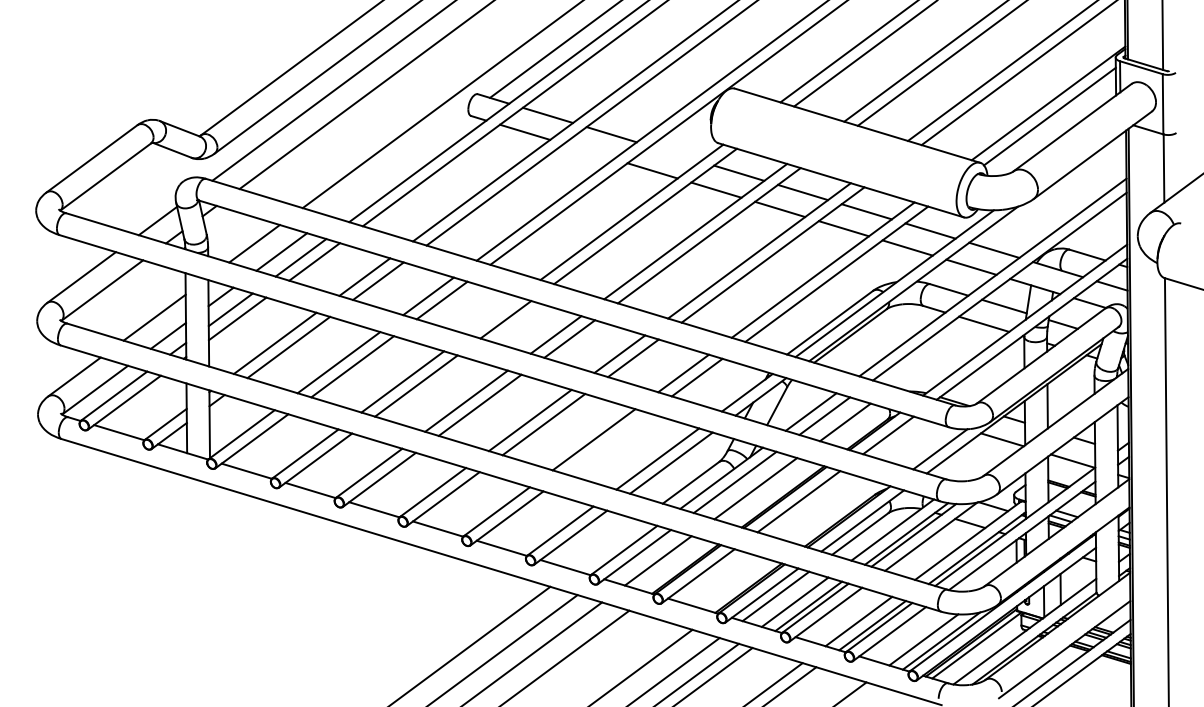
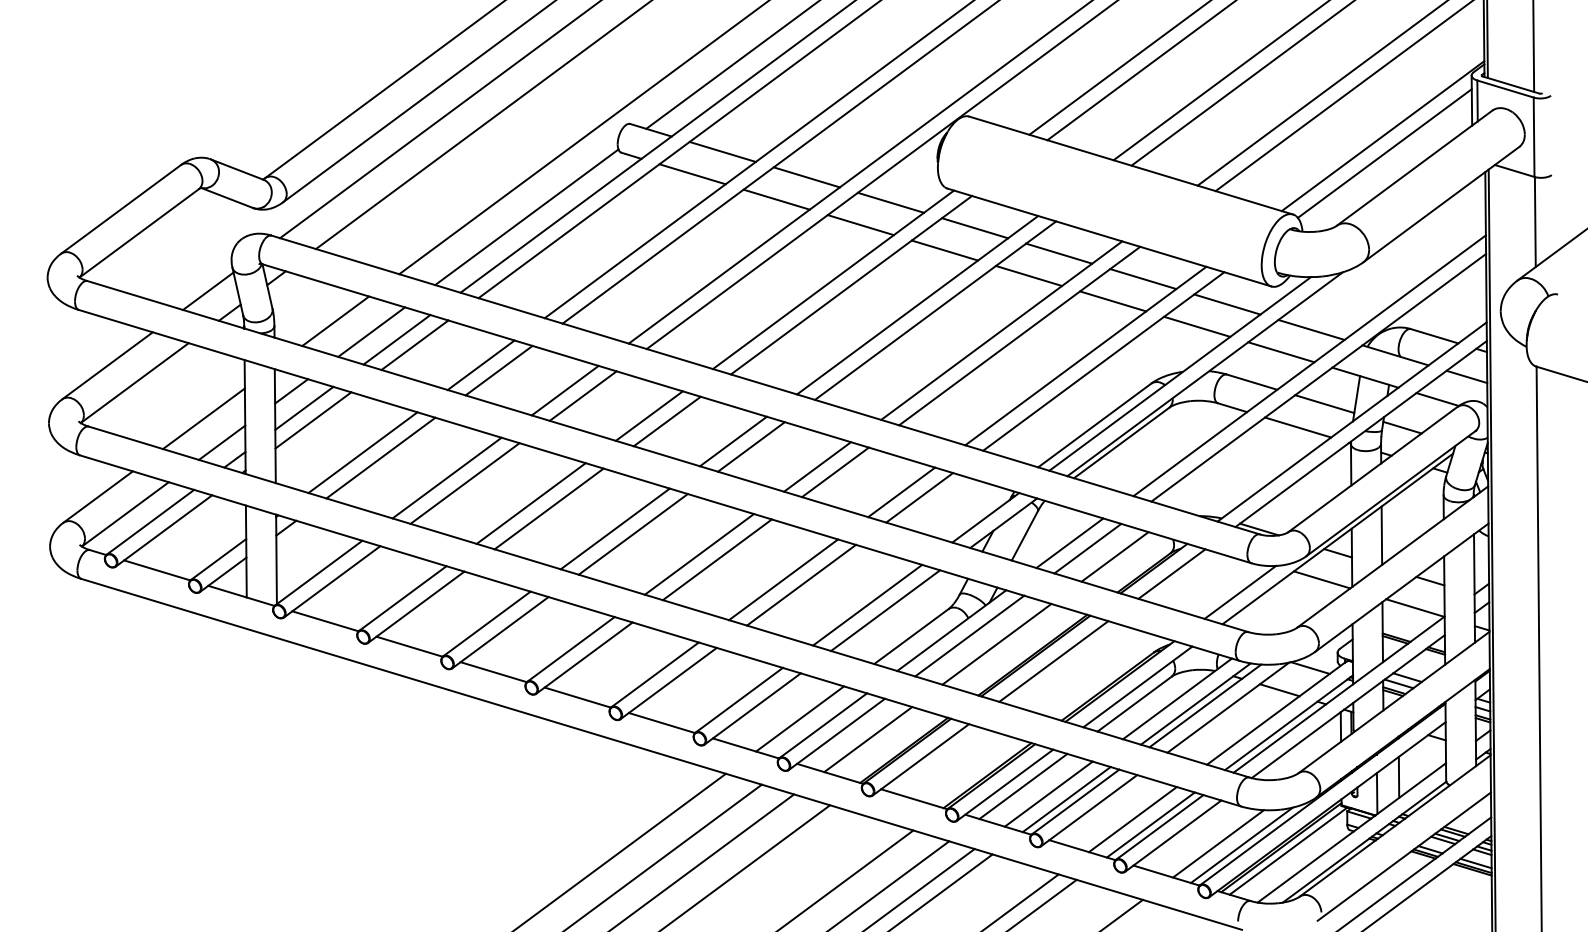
line: (588, 151) -> (776, 199), added
line: (675, 153) -> (890, 202), added
line: (399, 165) -> (526, 217), added
line: (491, 315) -> (648, 415), added
line: (607, 443) -> (801, 584), added
line: (606, 544) -> (800, 718), added

